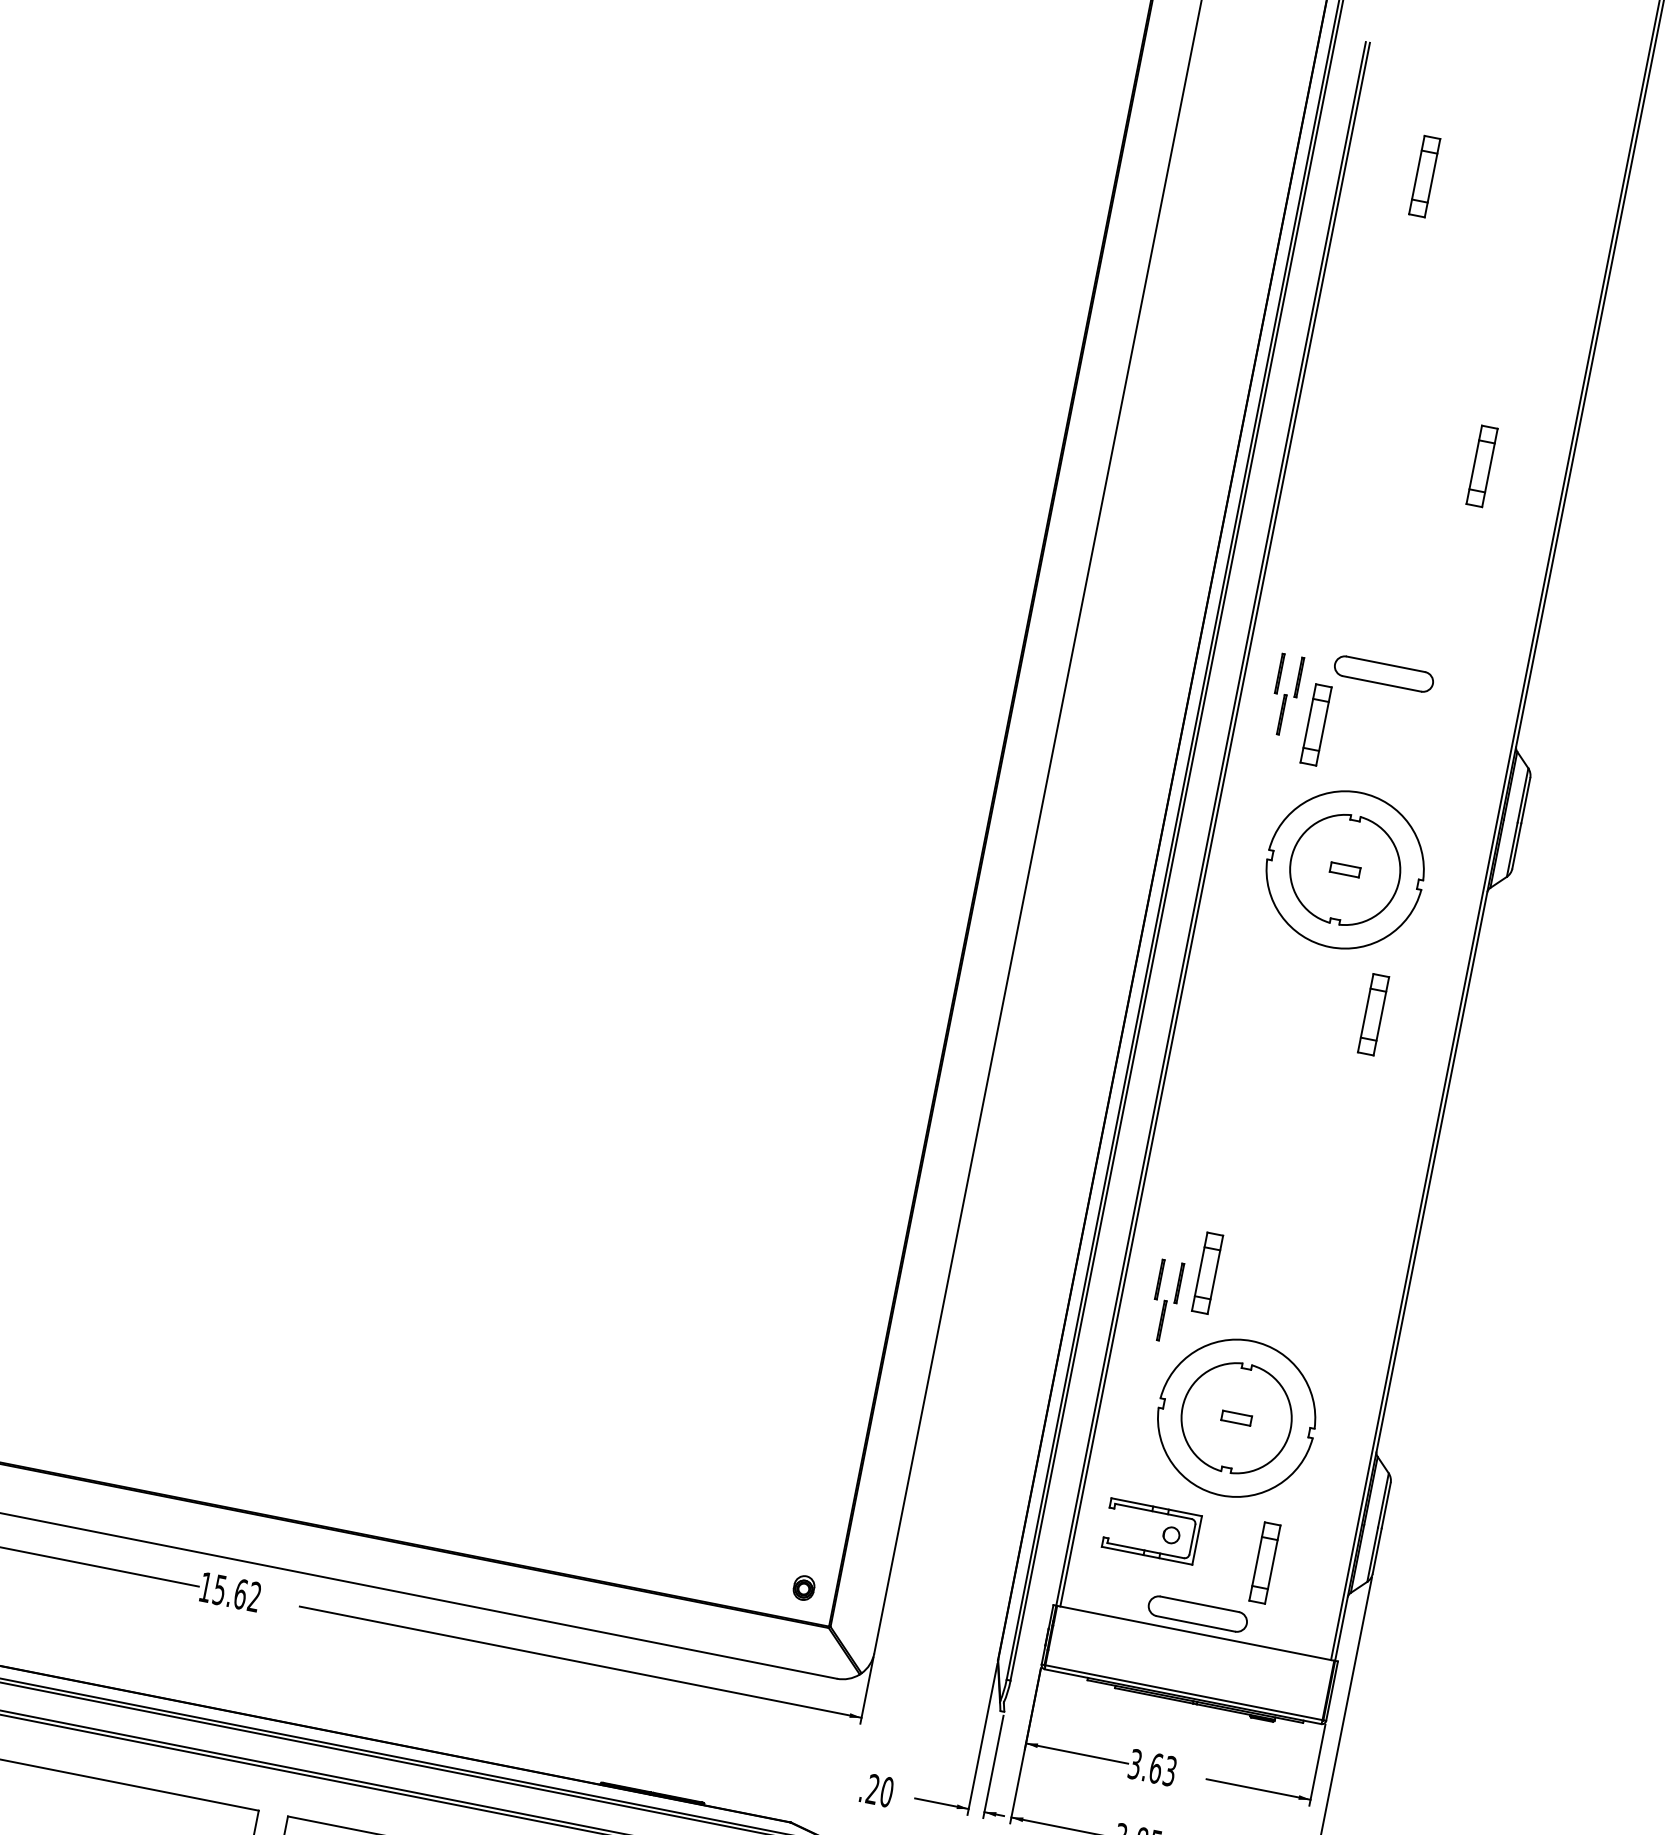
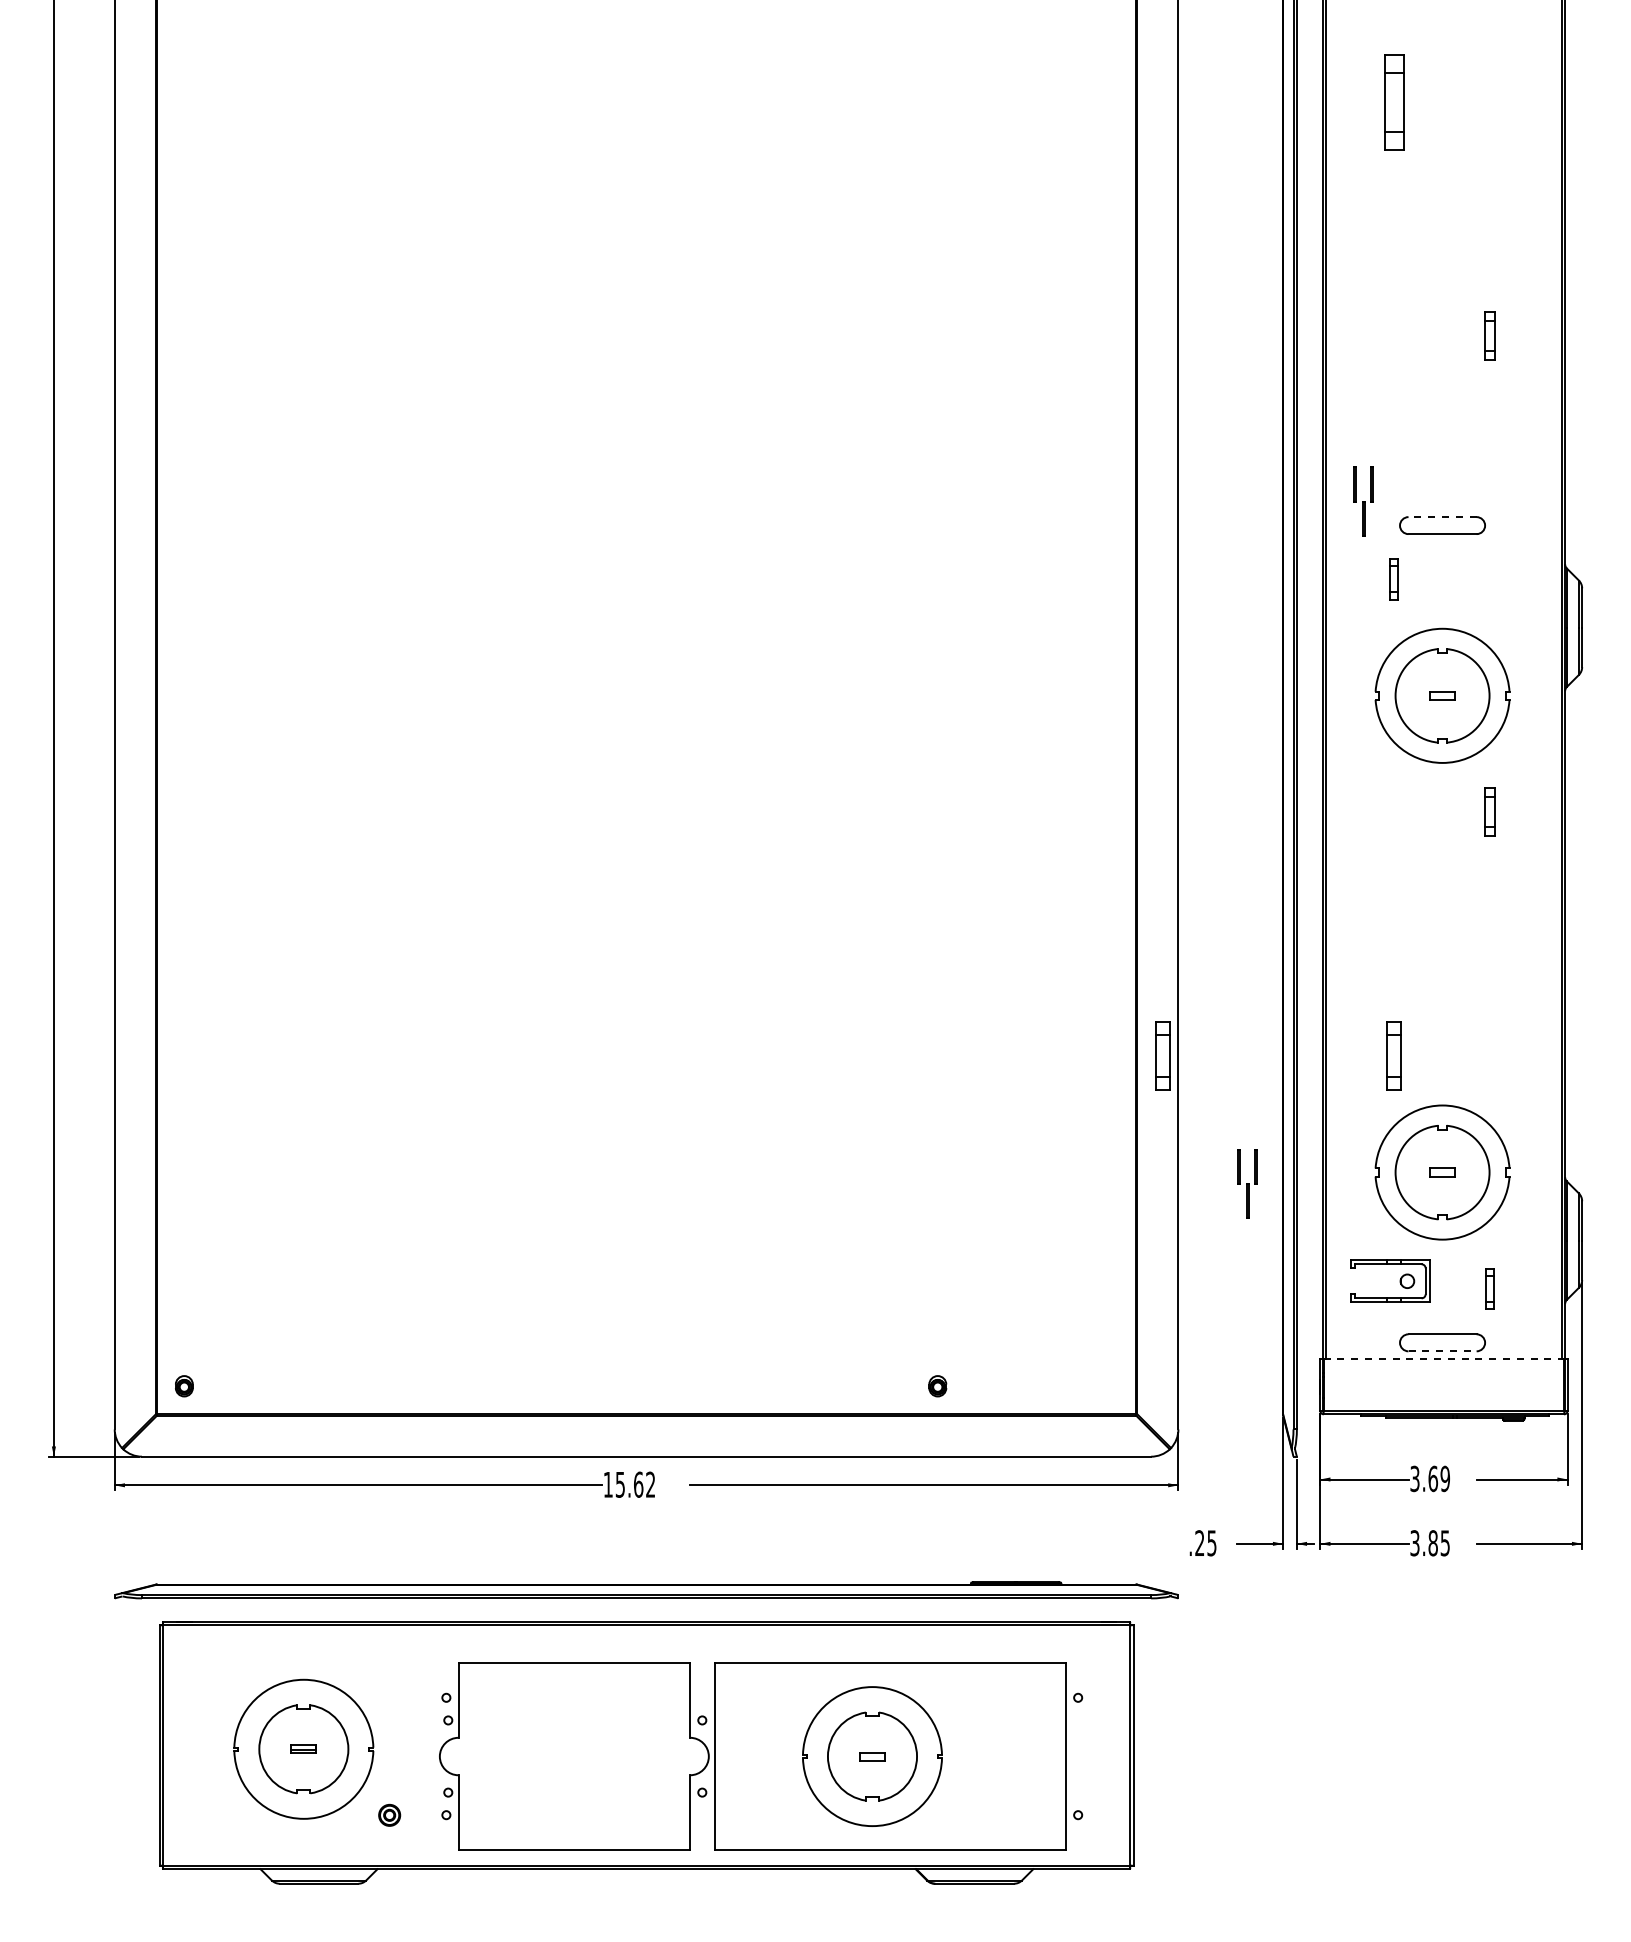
part: (1423, 176) -> (1393, 102), size x1.4
part: (1481, 466) -> (1489, 335), size x0.7
line: (1385, 664) -> (1442, 517), solid -> dashed
part: (1285, 695) -> (1363, 501), moved
part: (1315, 723) -> (1393, 578), size x0.6
part: (1372, 1013) -> (1489, 811), size x0.7
part: (941, 1219) -> (1162, 1055), added
part: (1165, 1300) -> (1247, 1183), moved
part: (1264, 1562) -> (1489, 1288), size x0.6
part: (803, 1588) -> (937, 1386), moved
line: (1196, 1624) -> (1443, 1351), solid -> dashed
line: (1196, 1633) -> (1444, 1359), solid -> dashed
text: (1169, 1770) -> (1444, 1478), 3.63 -> 3.69
text: (886, 1792) -> (1211, 1543), .20 -> .25

